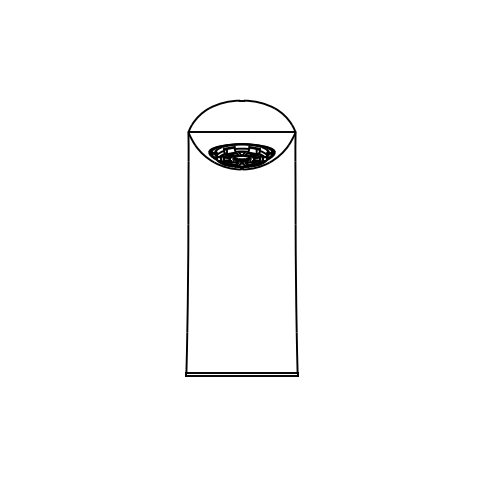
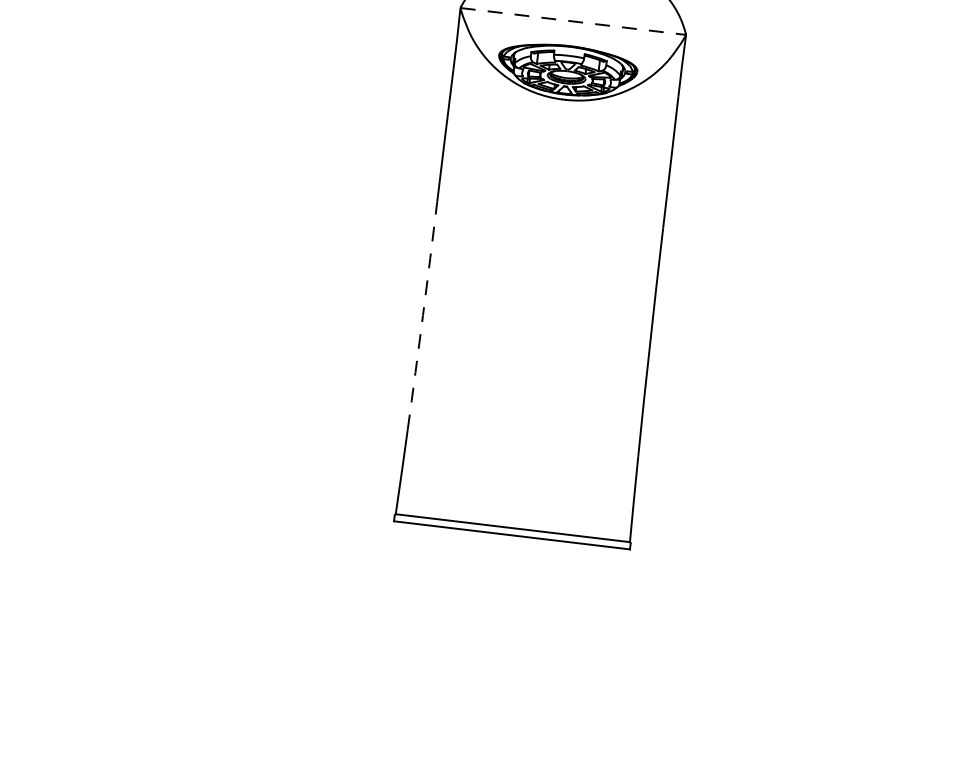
line: (242, 132) -> (574, 21), solid -> dashed
arc: (188, 278) -> (423, 315), solid -> dashed

